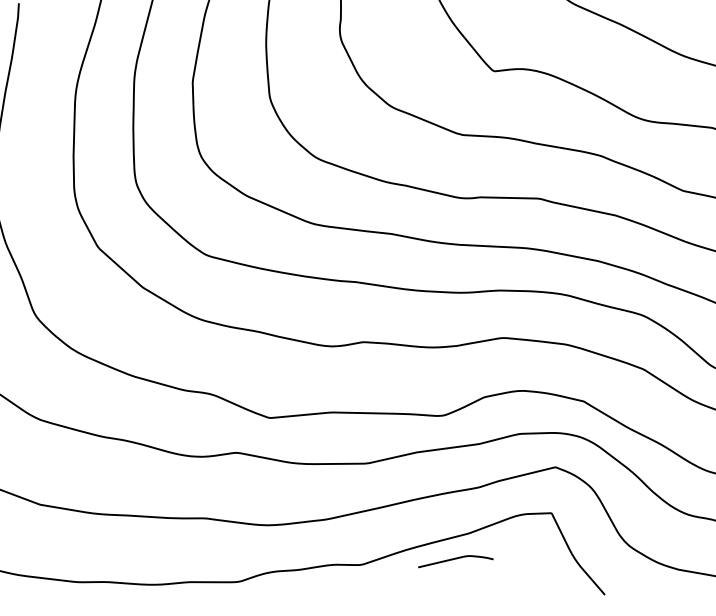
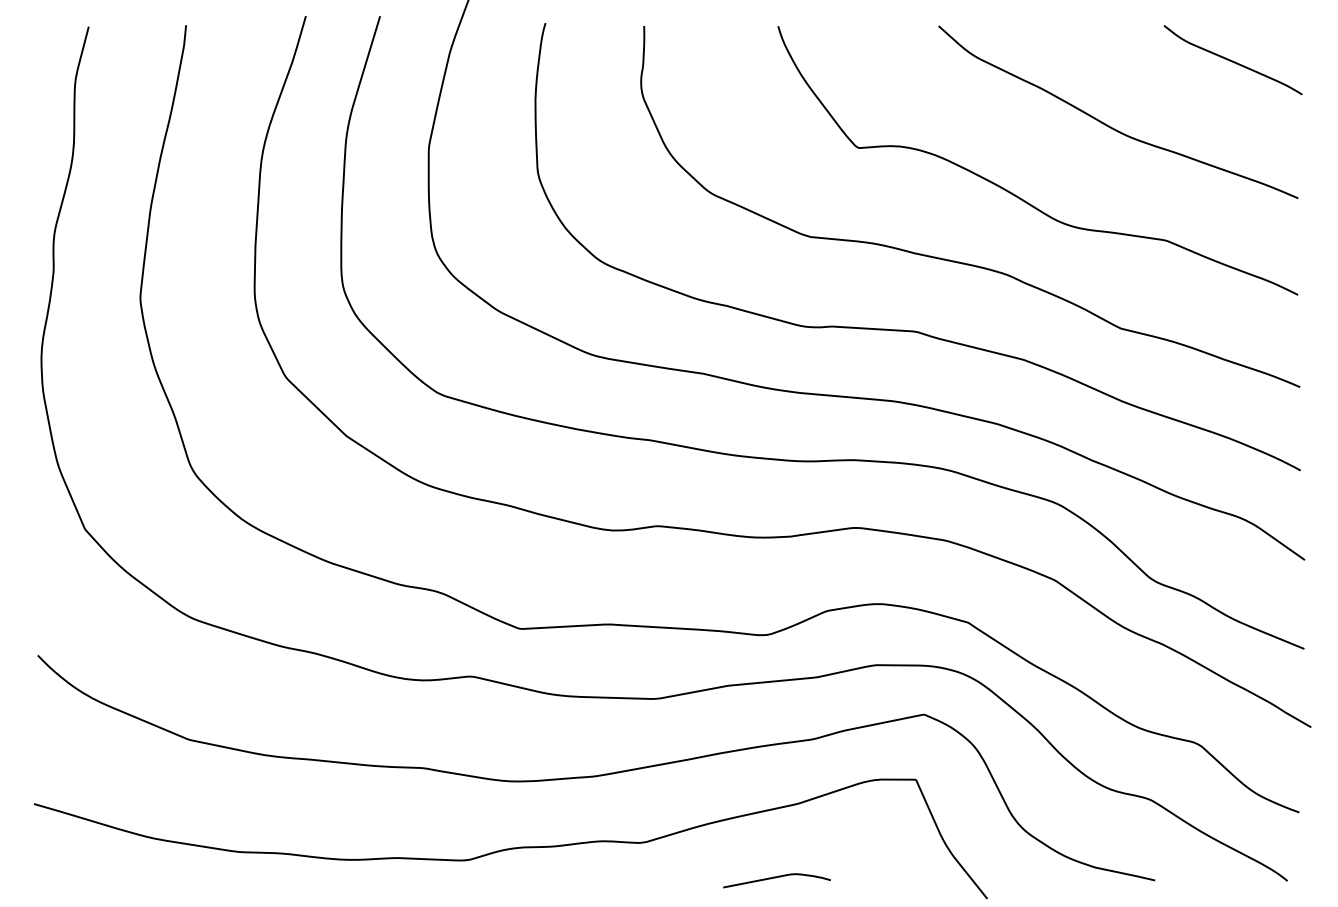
curve: (455, 559) -> (776, 878), moved

